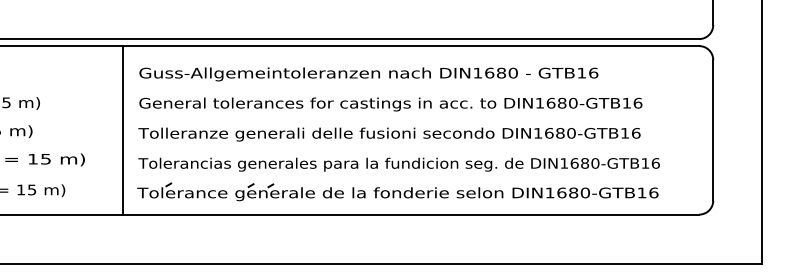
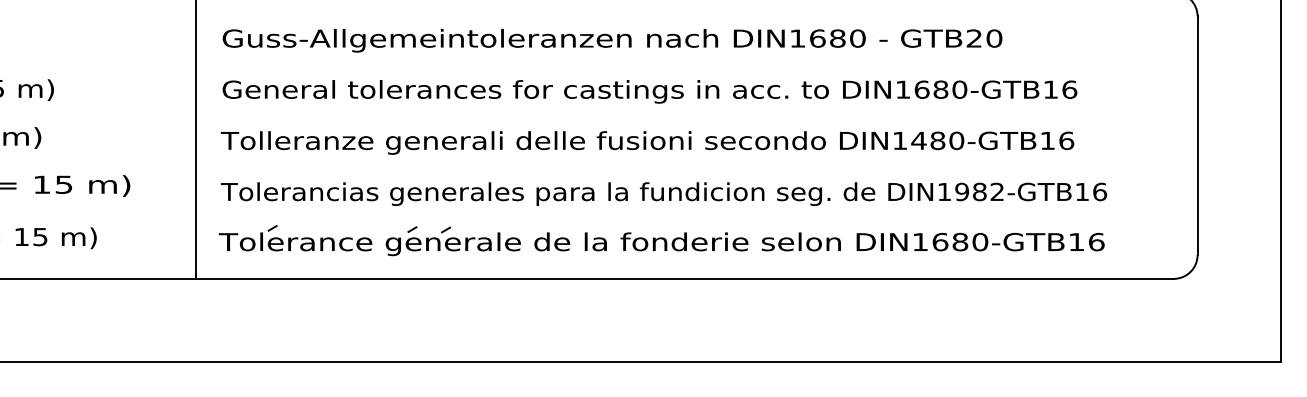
text: (587, 72) -> (983, 37), GTB16 -> GTB20
text: (548, 133) -> (917, 141), DIN1680-GTB16 -> DIN1480-GTB16
text: (584, 163) -> (978, 192), DIN1680-GTB16 -> DIN1982-GTB16

